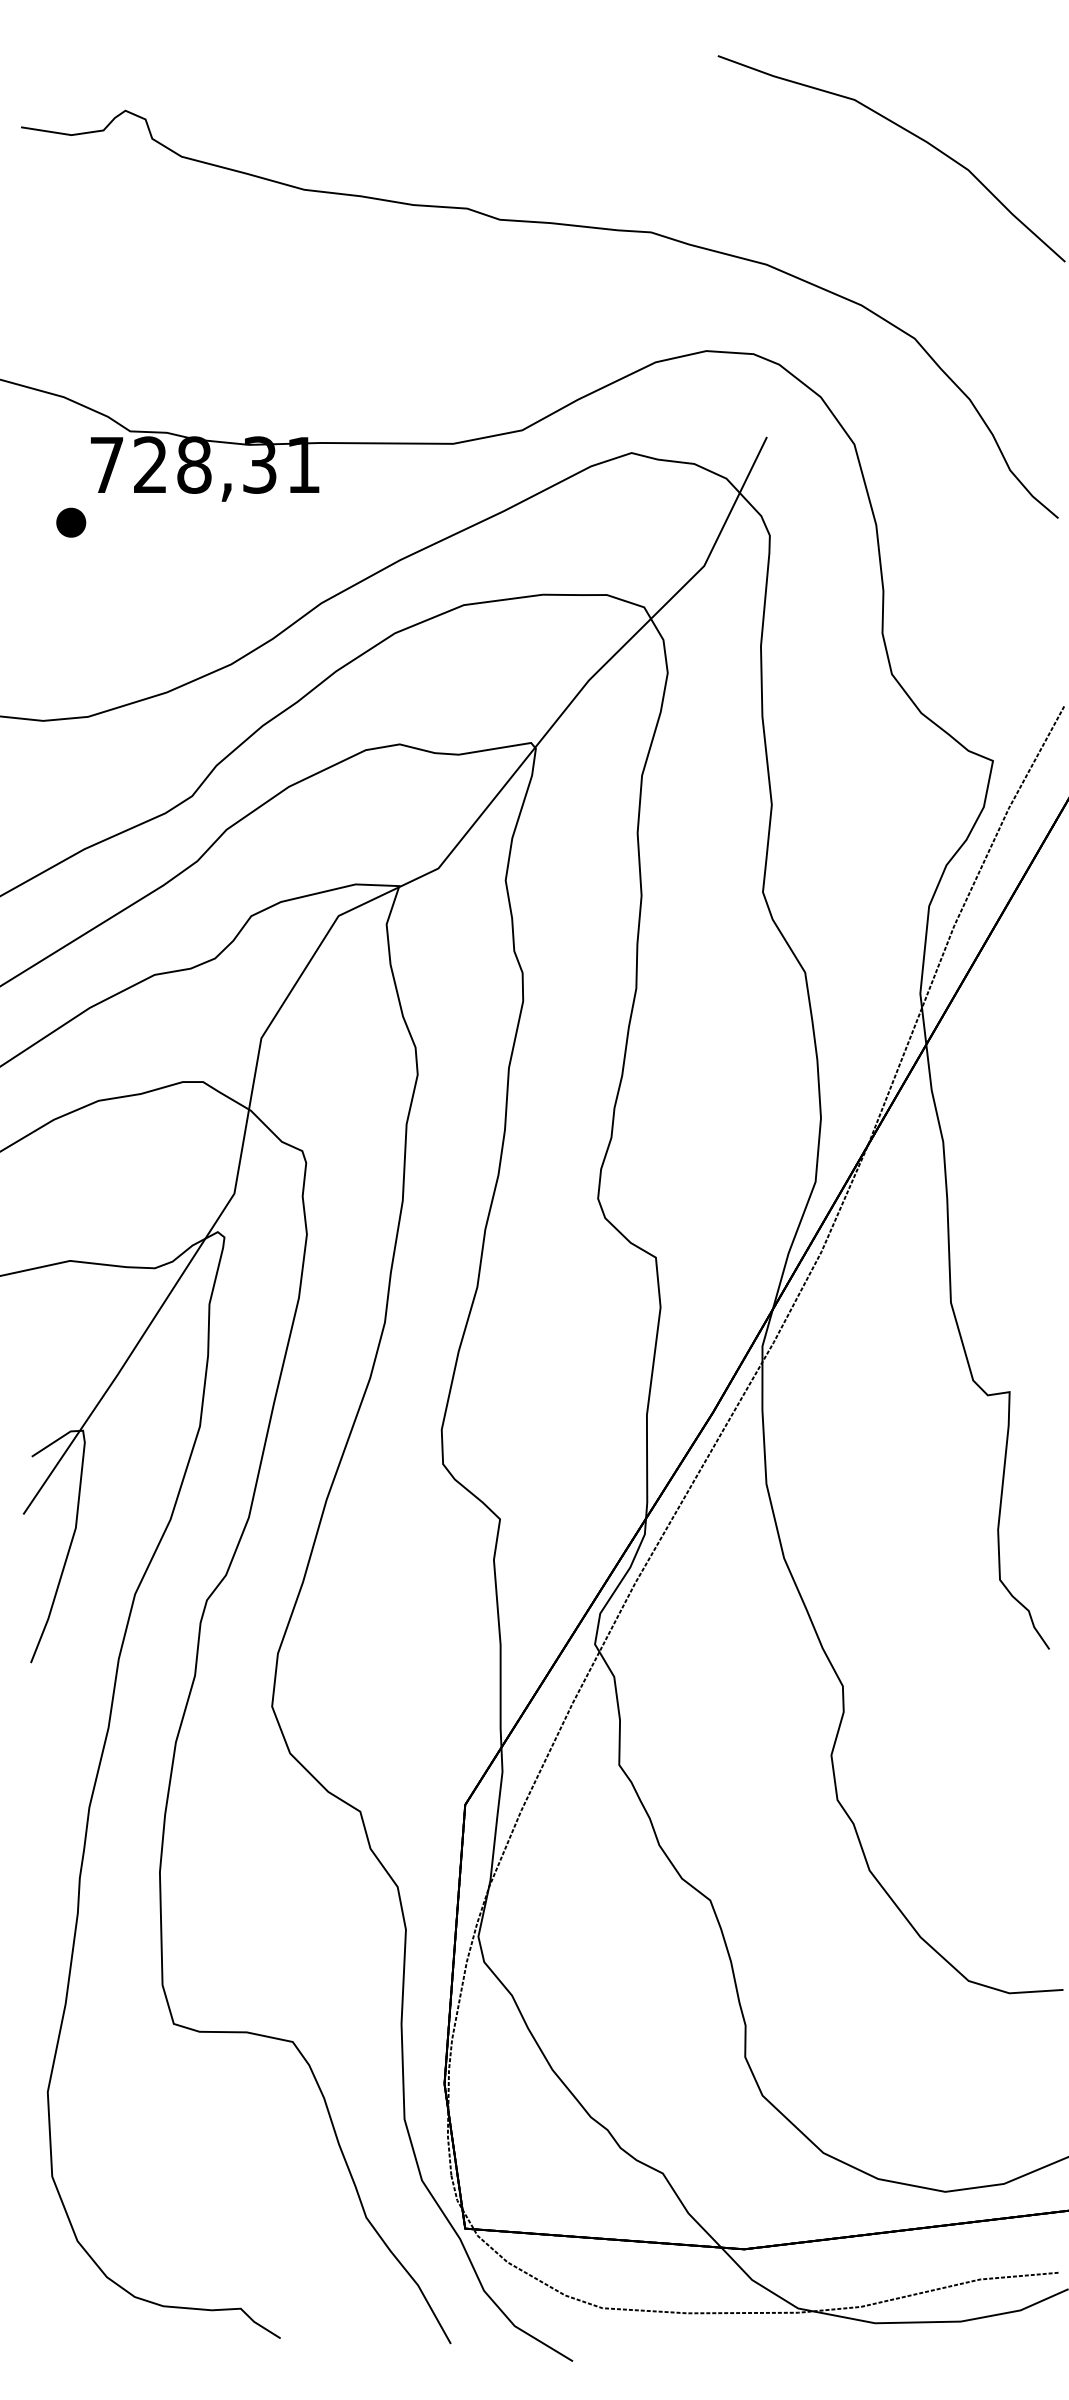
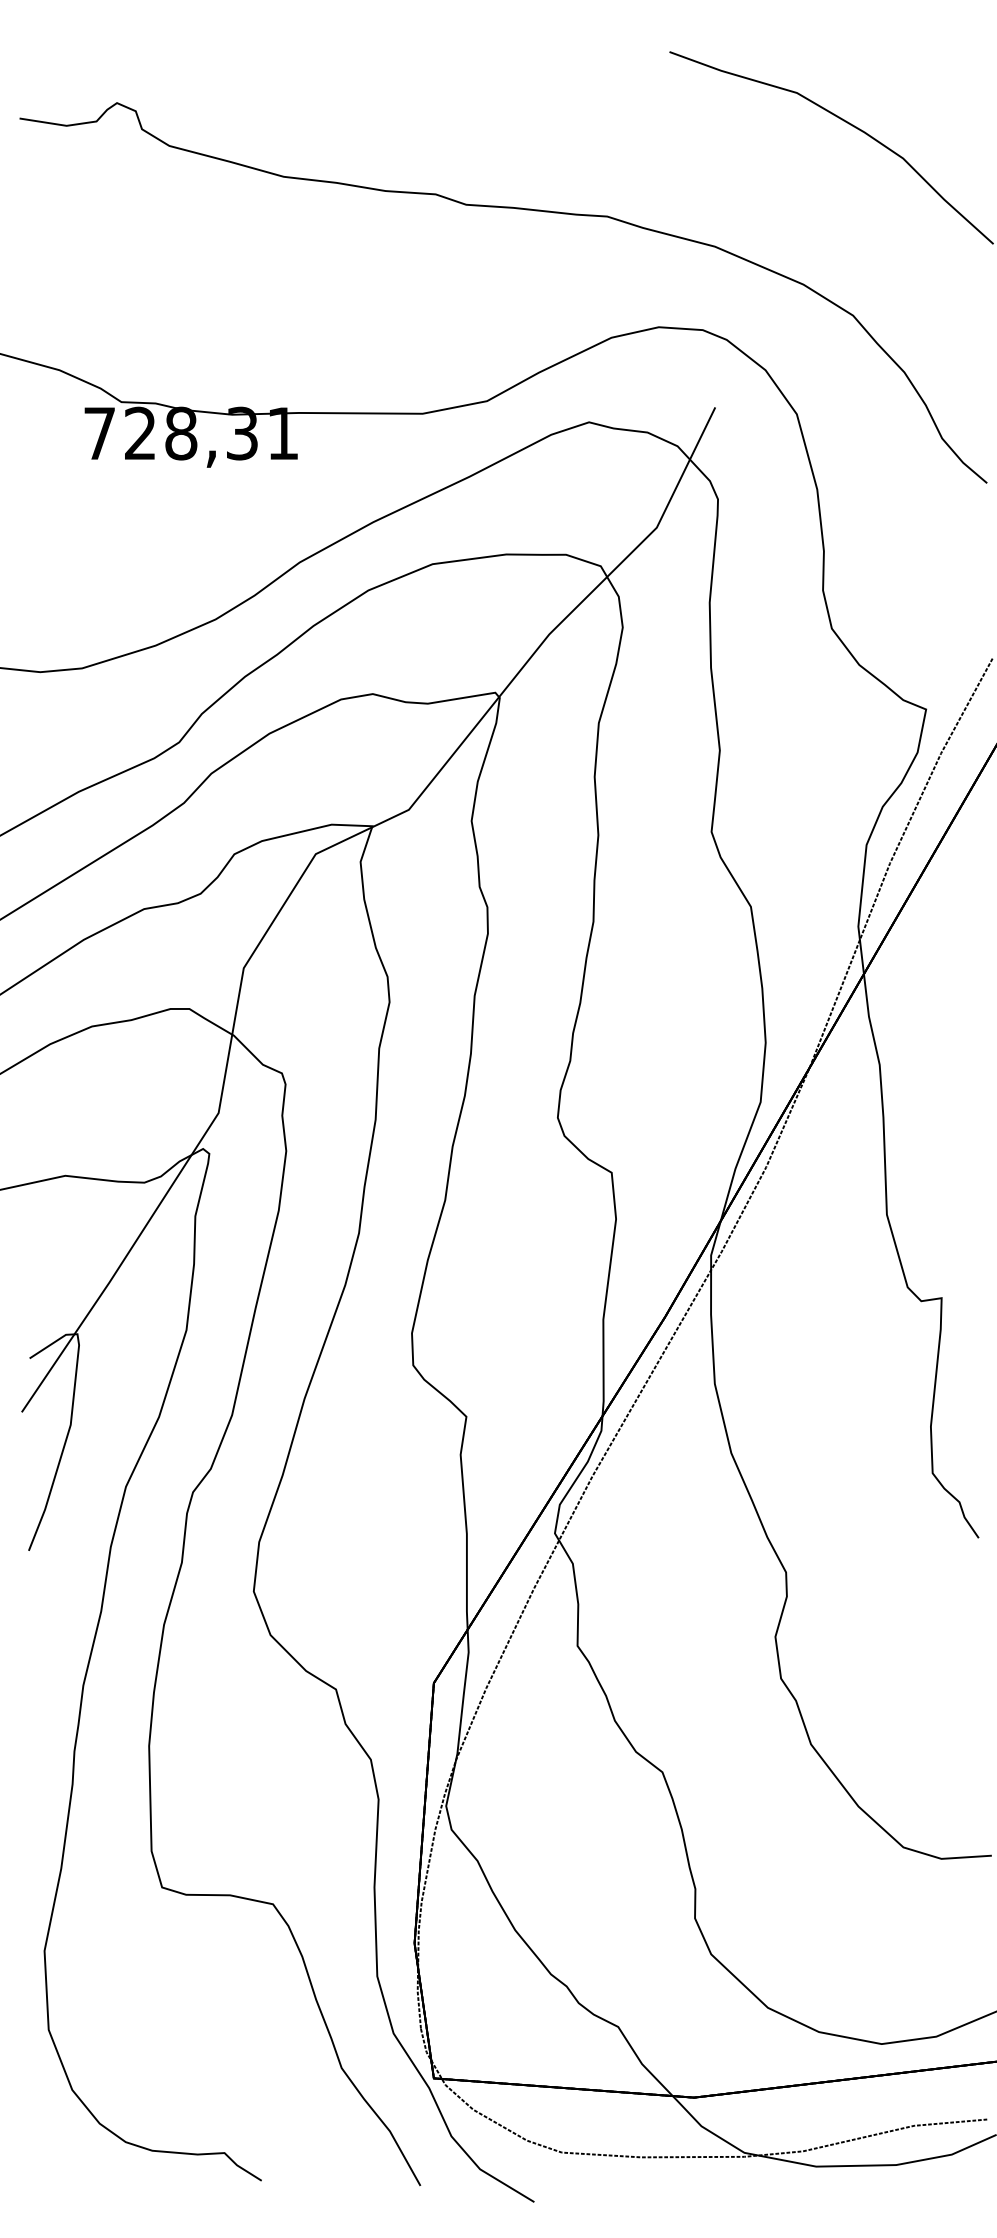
part: (71, 522) -> (66, 487), removed

